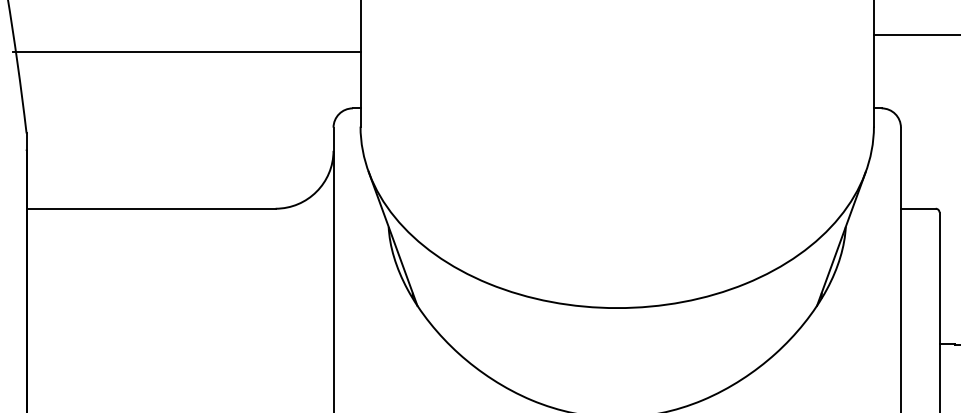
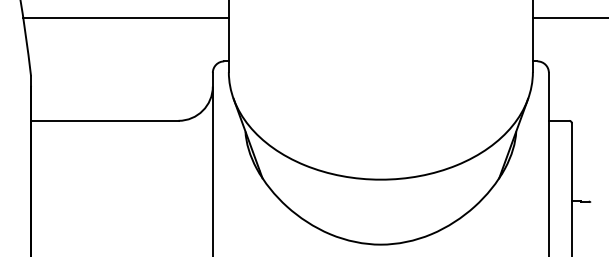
line: (186, 51) -> (125, 17), moved

